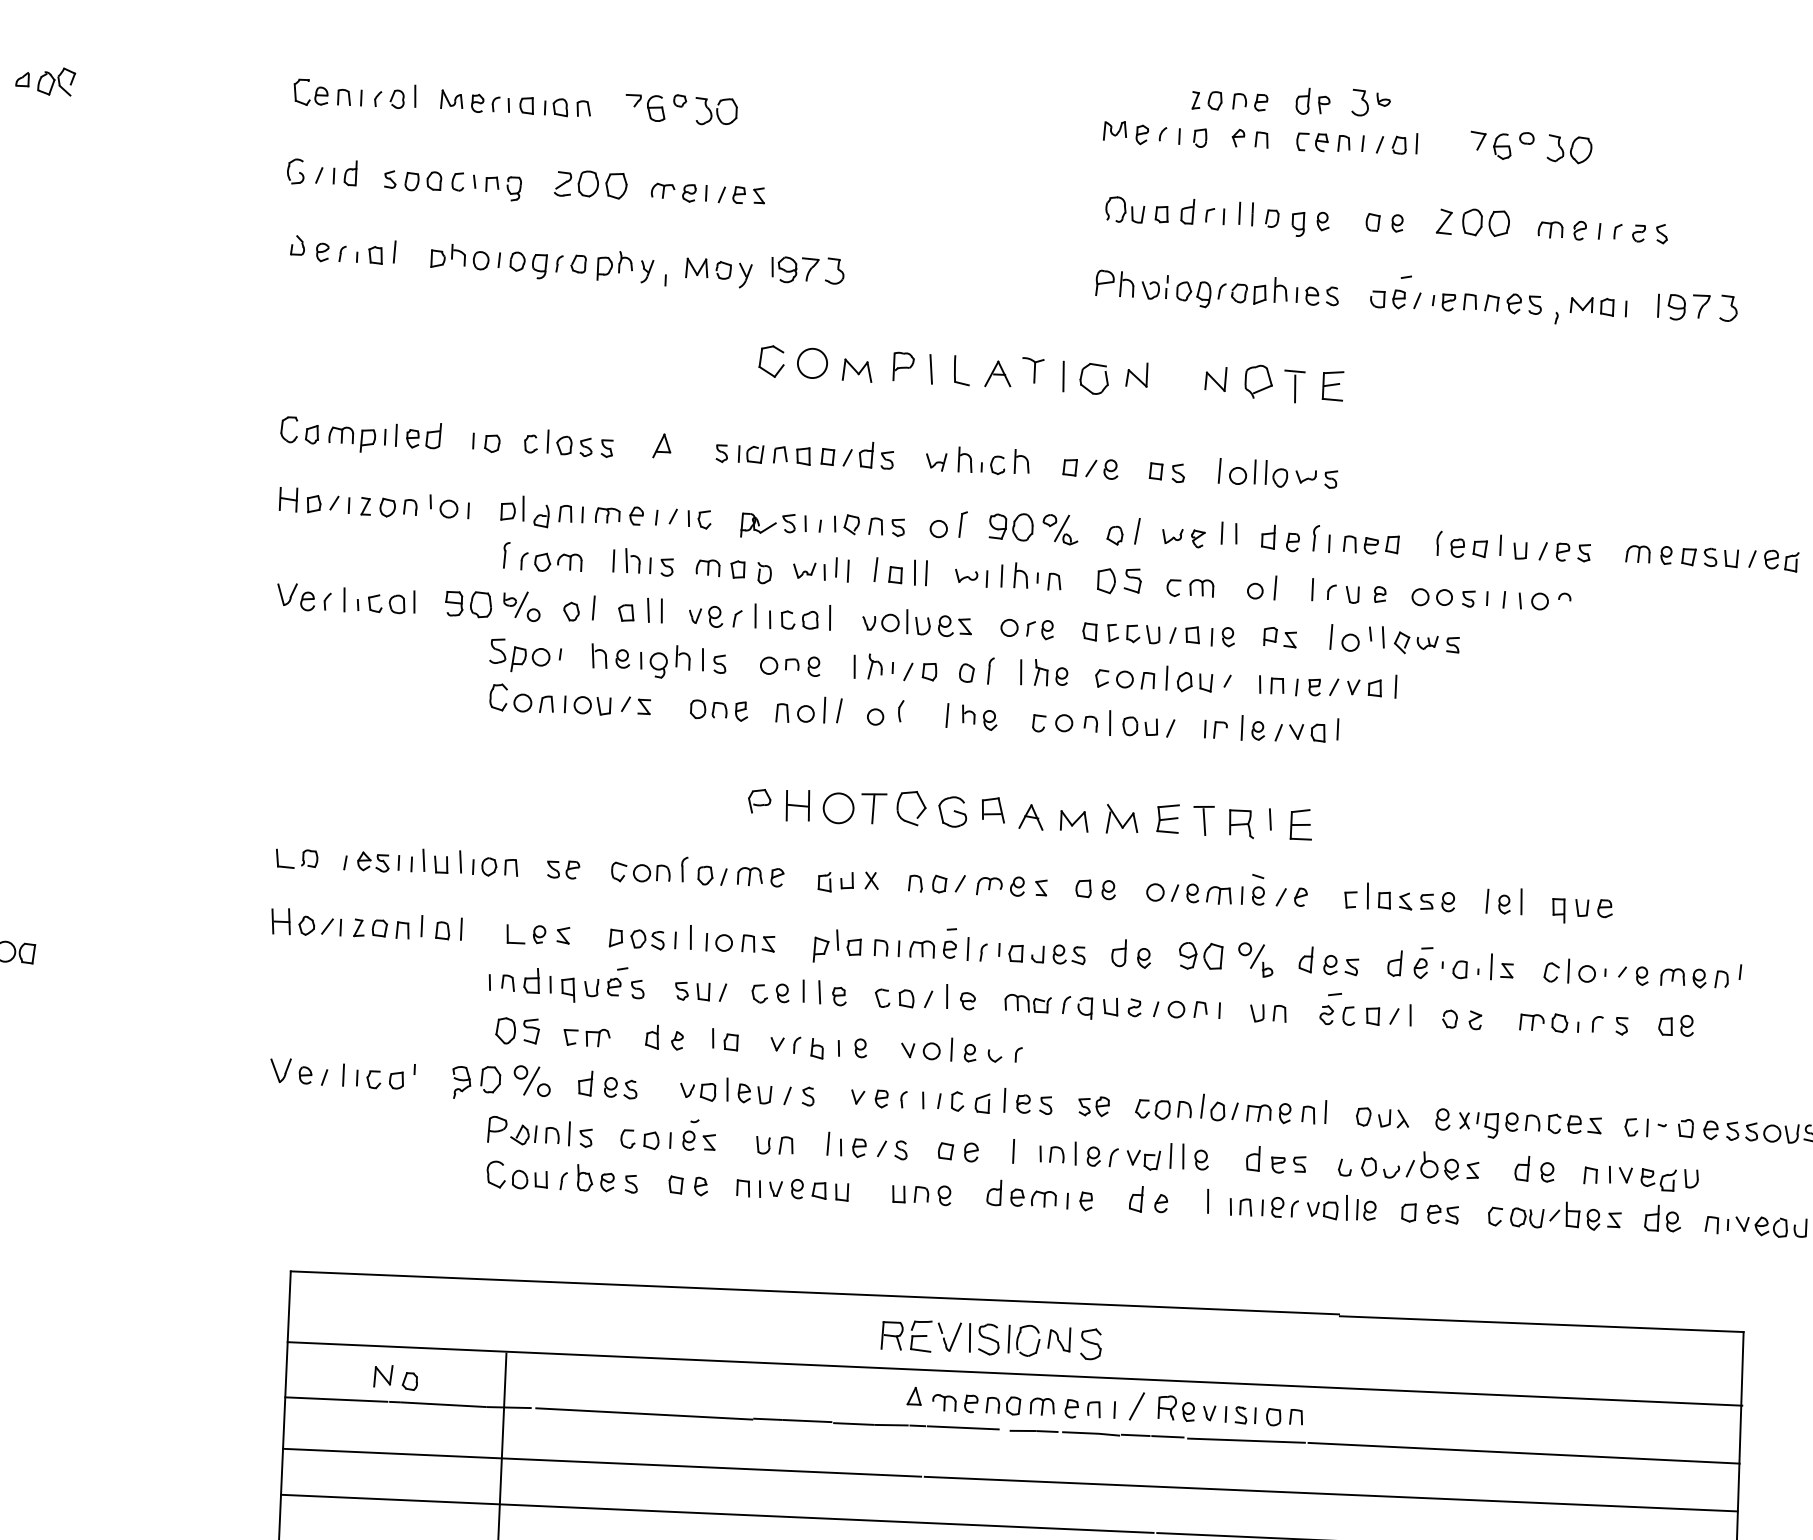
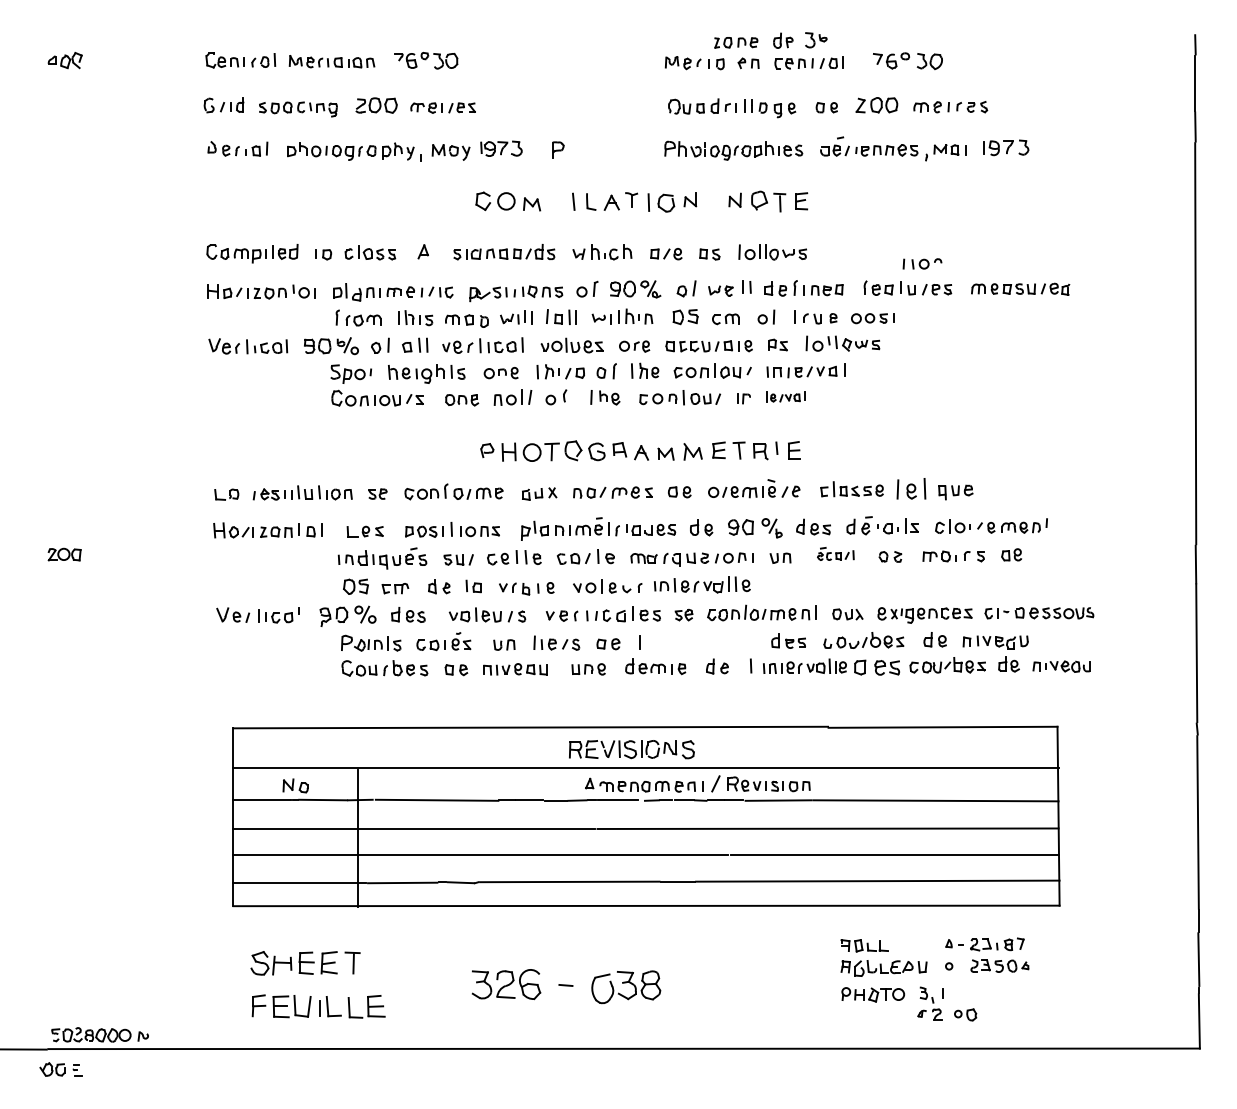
part: (904, 365) -> (558, 149), moved
part: (1537, 600) -> (922, 263), moved
part: (1289, 728) -> (785, 396), size x0.7
part: (1504, 900) -> (911, 488), size x1.4
part: (1365, 1009) -> (835, 553), size x0.7
part: (1124, 1154) -> (702, 584), moved
part: (1429, 1213) -> (876, 667), size x1.4

